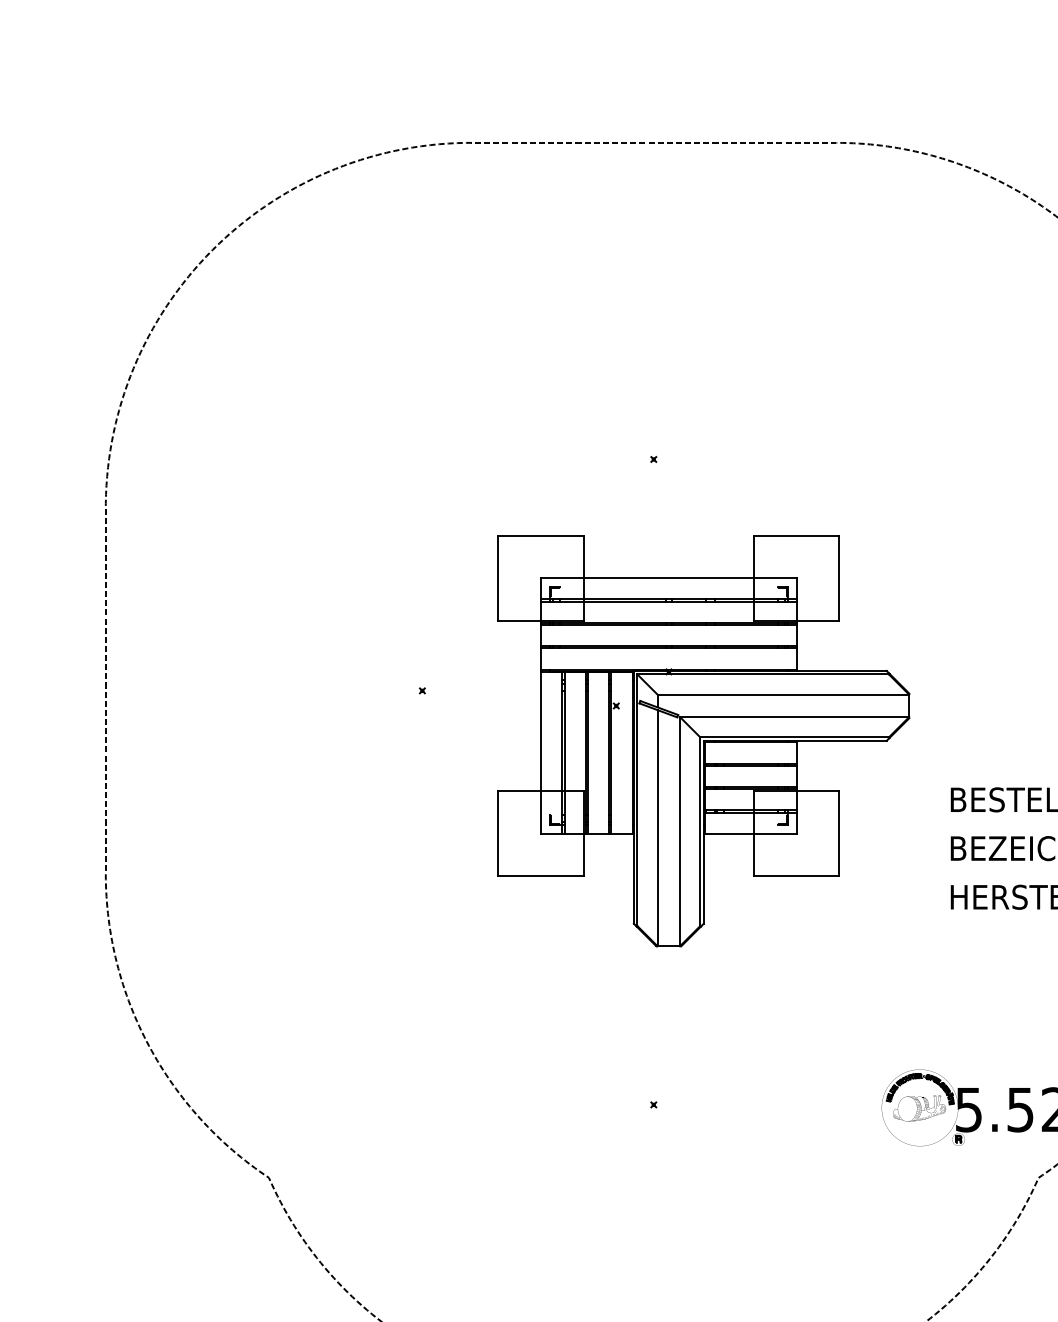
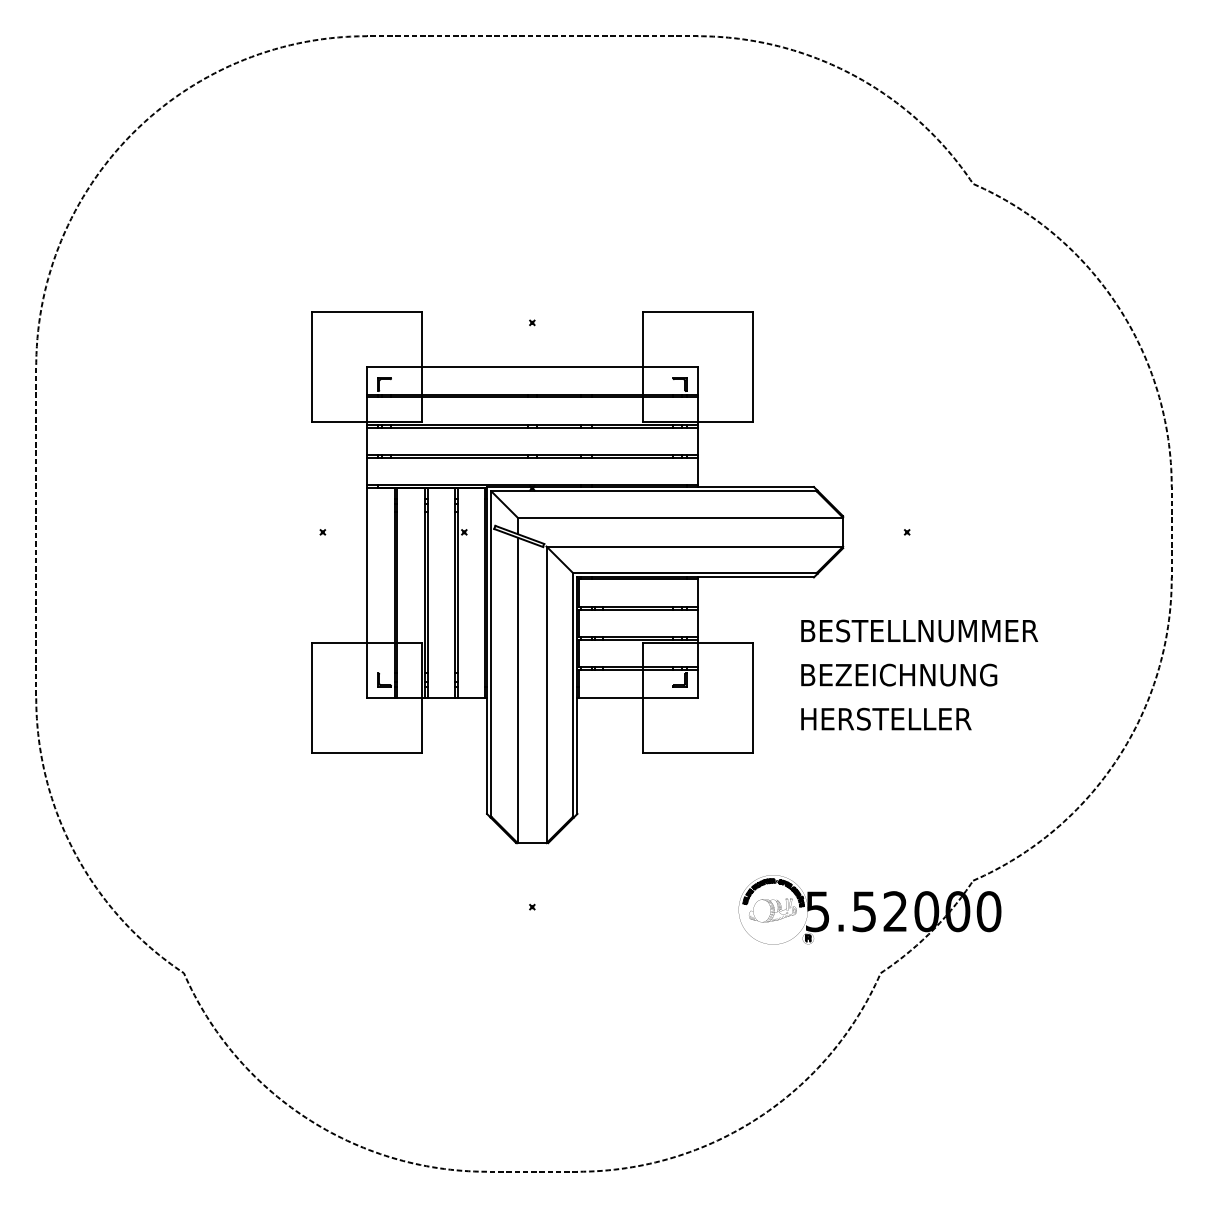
part: (703, 740) -> (577, 577), size x1.43

